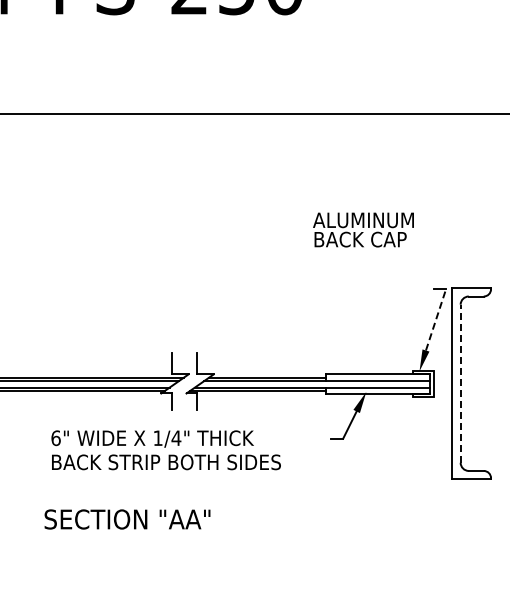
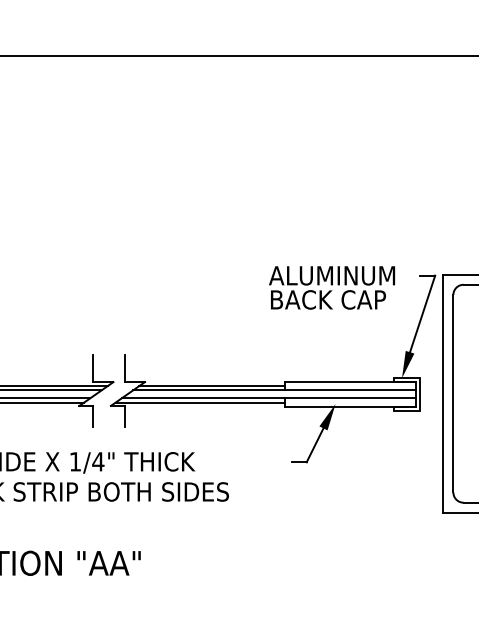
text: (363, 229) -> (332, 287), moved
line: (436, 319) -> (423, 313), dashed -> solid
line: (460, 383) -> (453, 393), dashed -> solid

